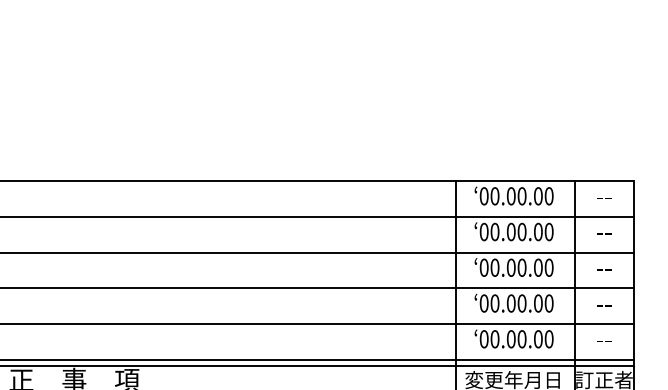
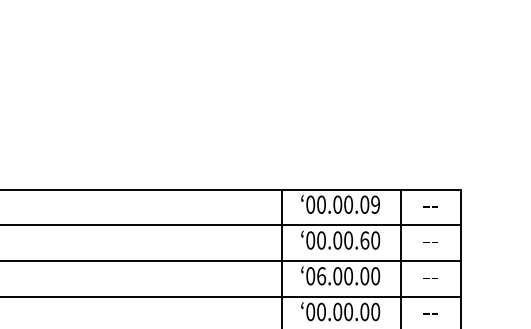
text: (548, 196) -> (374, 204), 00.00.00 -> 00.00.09
text: (538, 231) -> (364, 239), 00.00.00 -> 00.00.60
text: (494, 267) -> (320, 275), 00.00.00 -> 06.00.00

